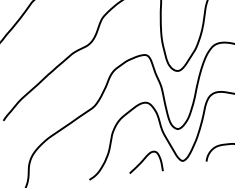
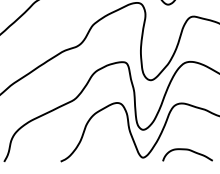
curve: (143, 160) -> (109, 152), removed

